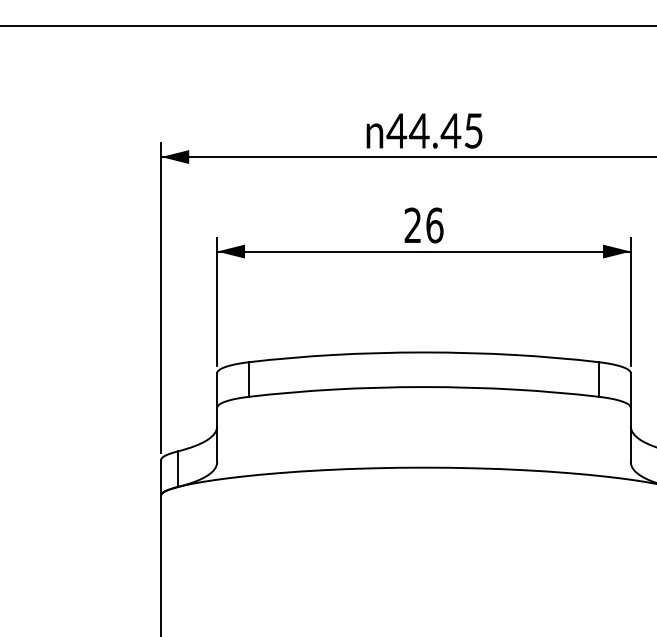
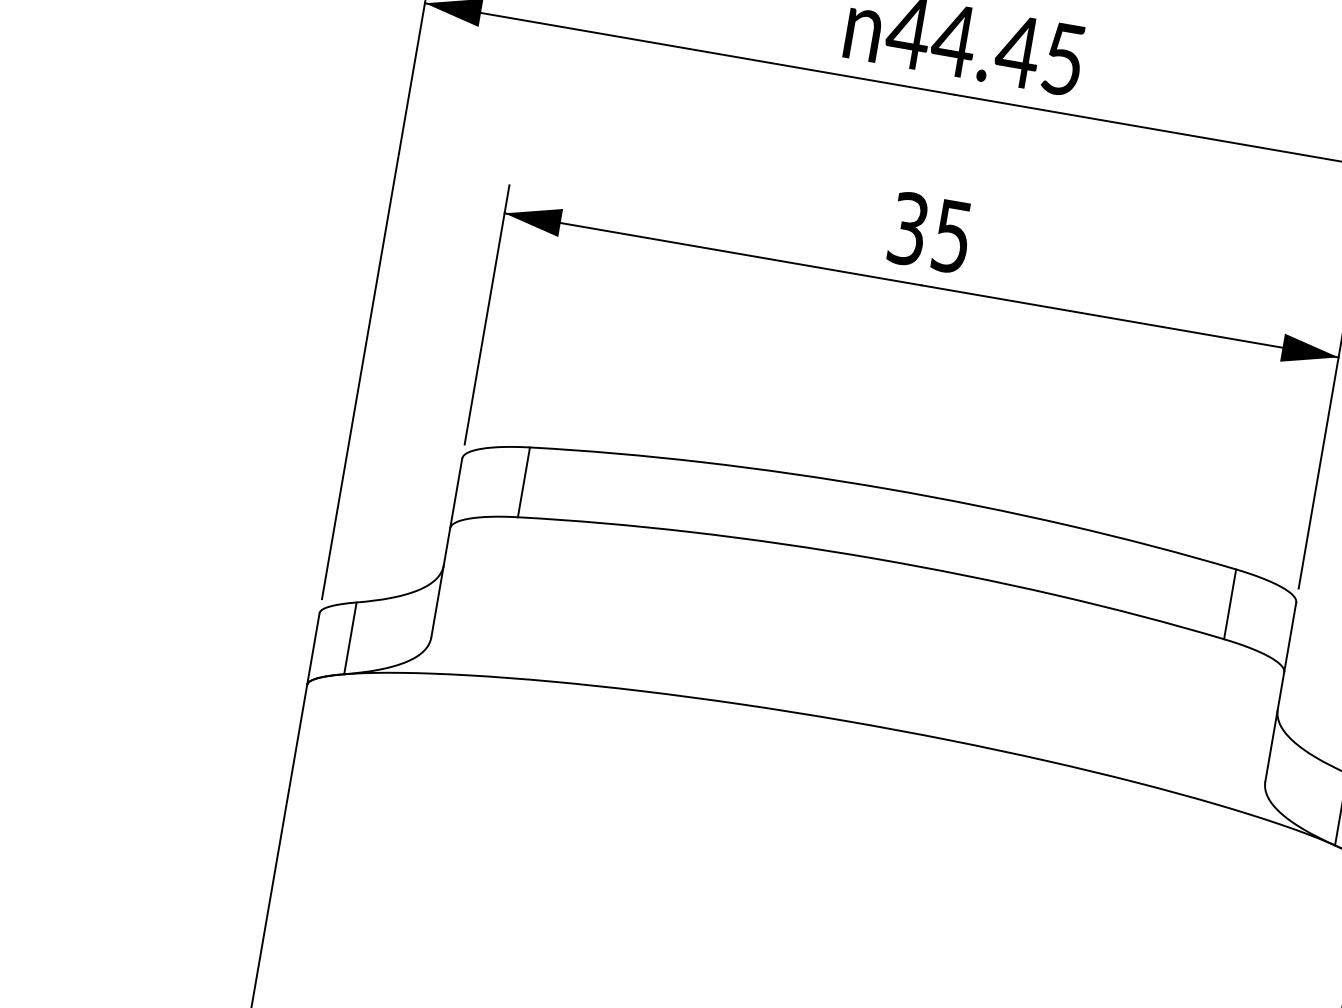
text: (423, 225) -> (929, 232), 26 -> 35

